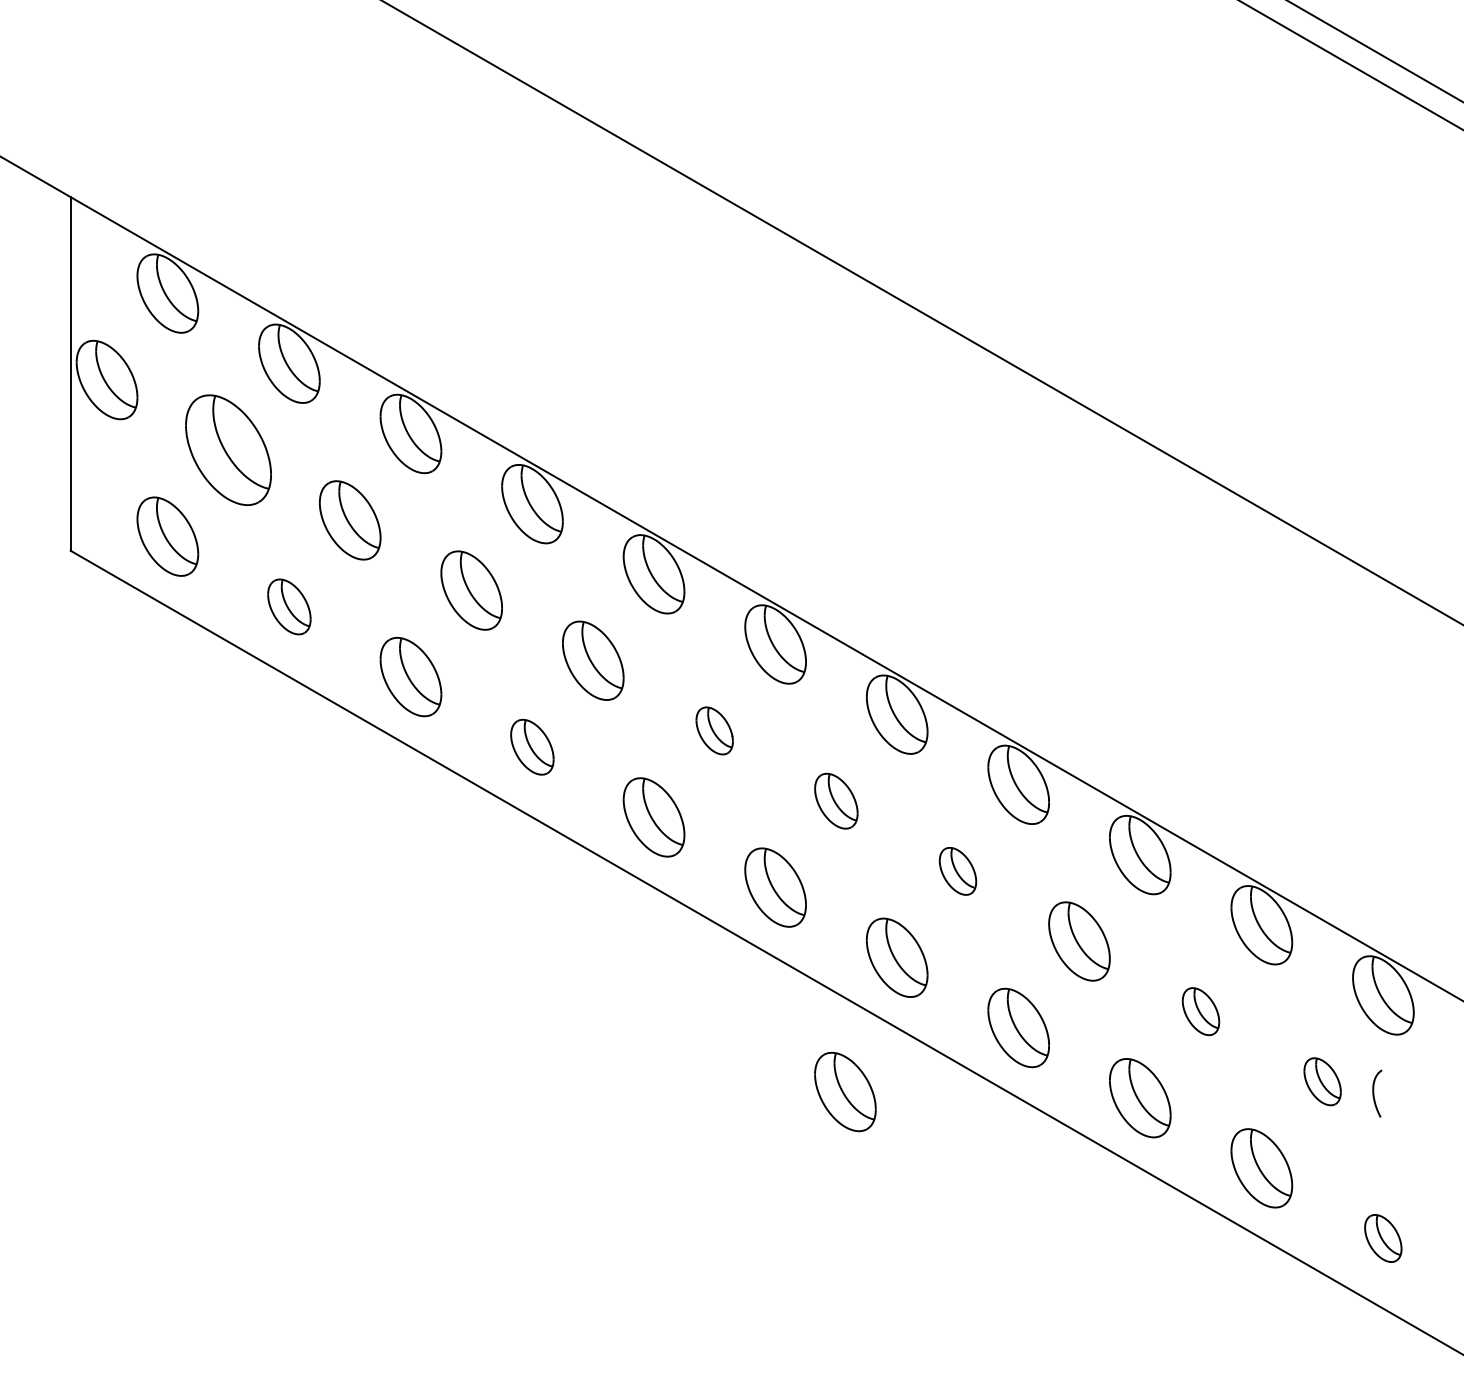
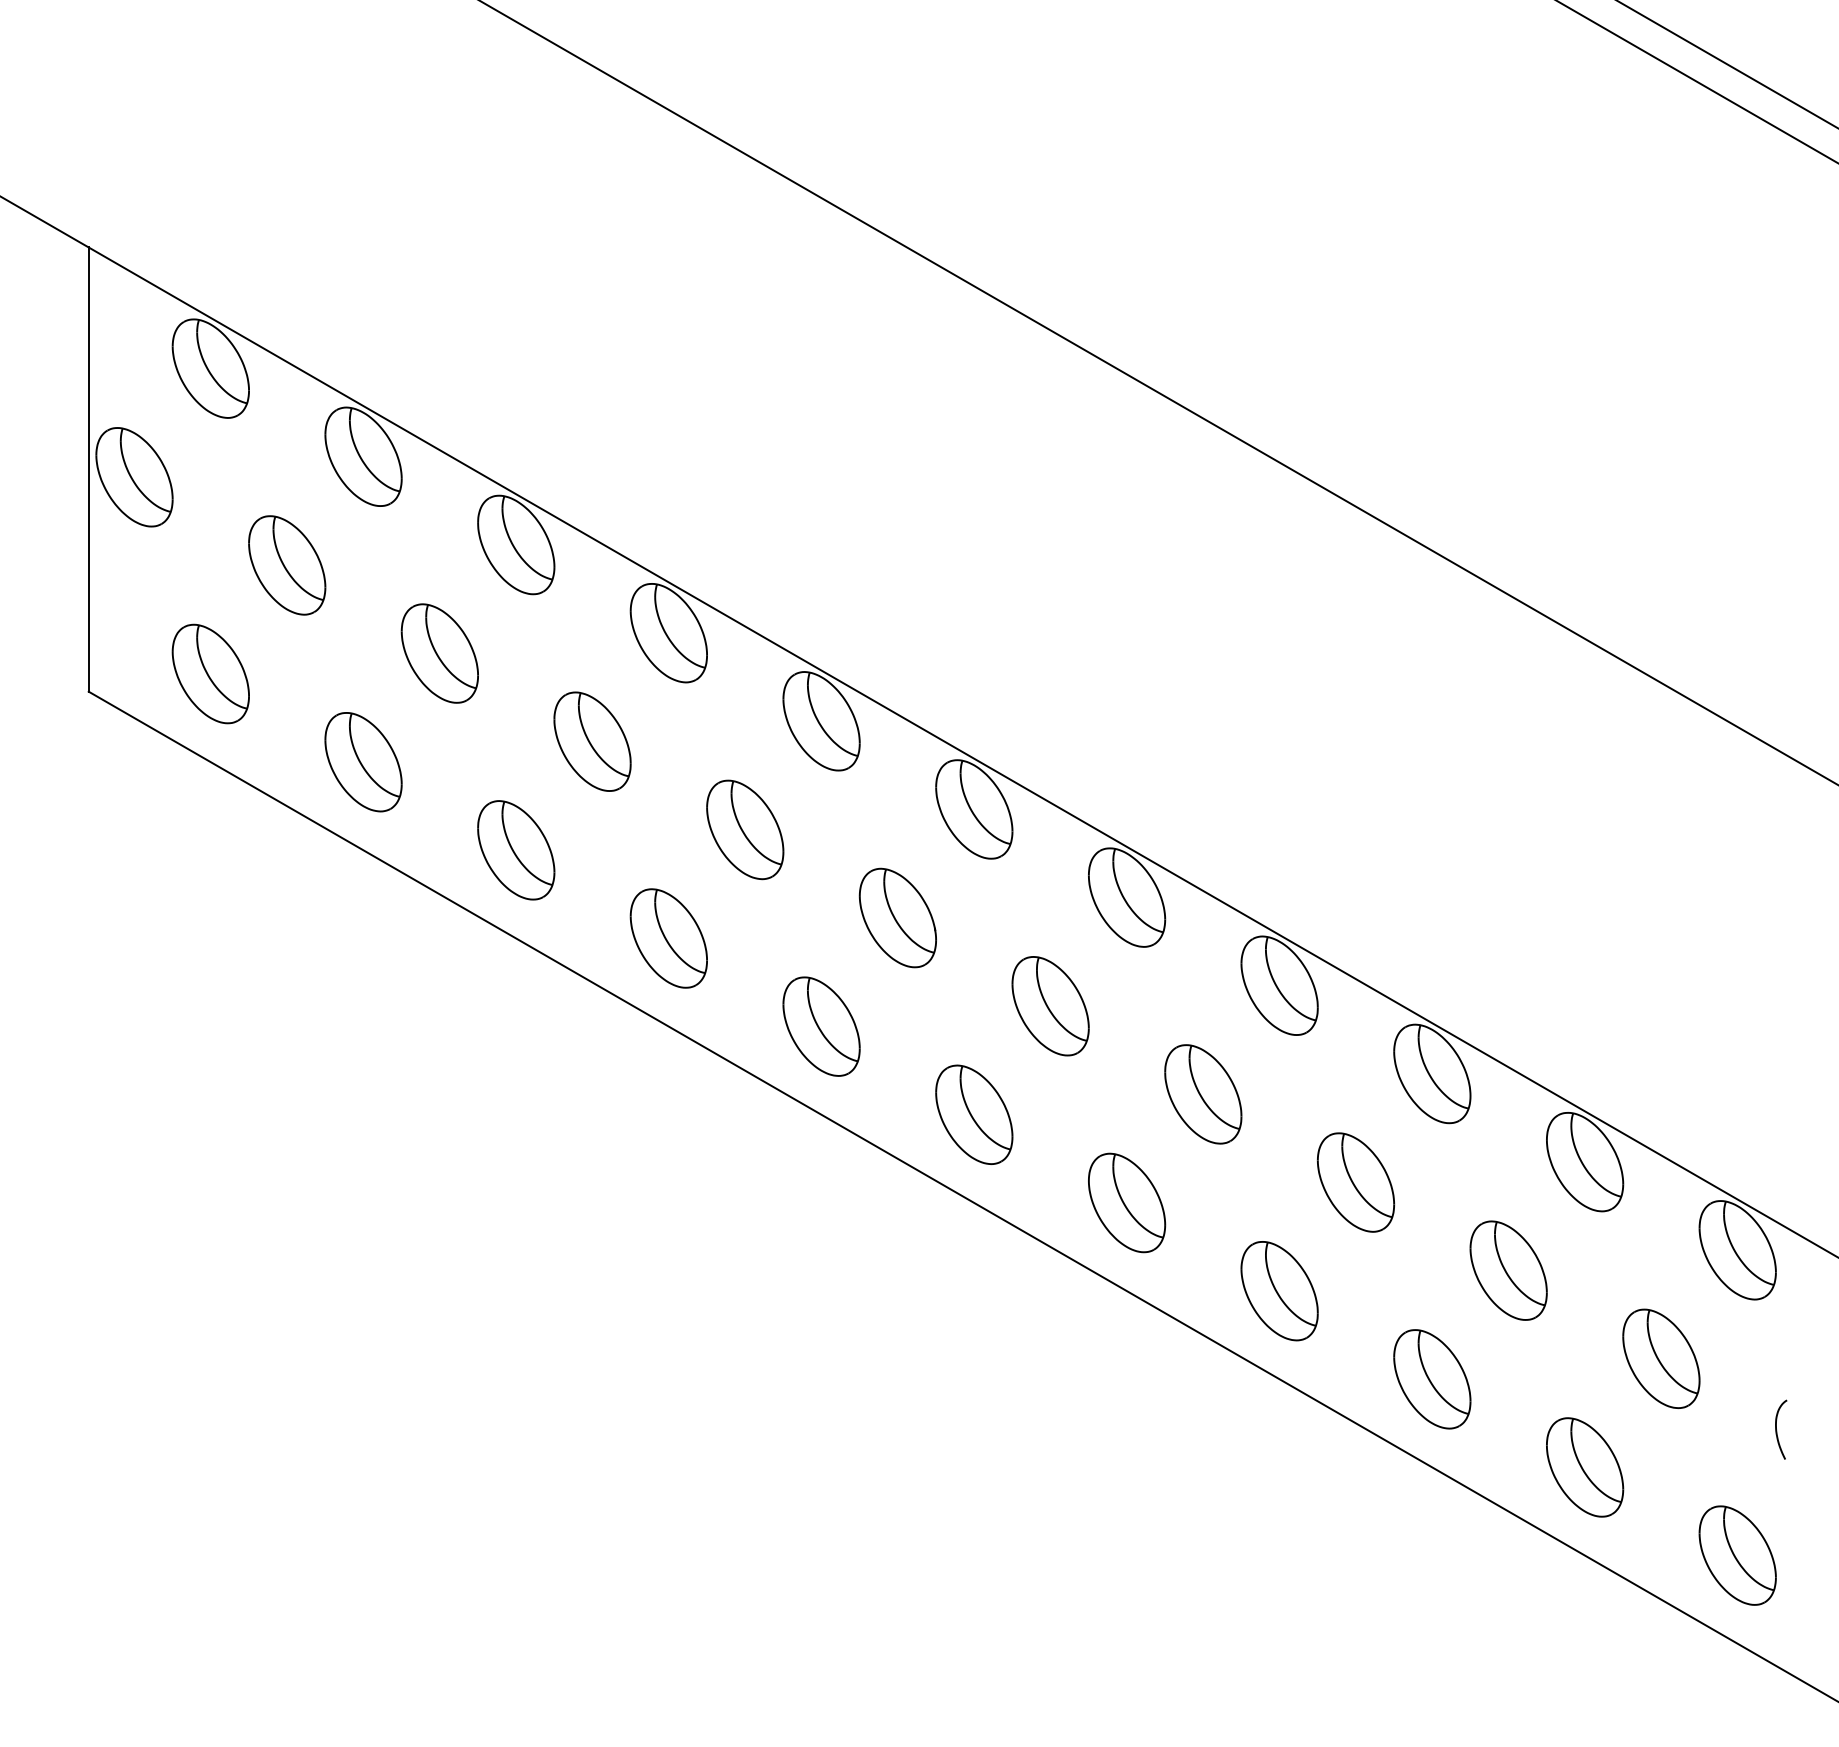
part: (228, 450) -> (287, 565), size x0.71
part: (289, 607) -> (363, 762), size x1.43
part: (714, 730) -> (897, 917), size x1.67
part: (532, 747) -> (668, 938), size x1.43
part: (836, 801) -> (1050, 1006), size x1.43
part: (958, 871) -> (1203, 1094), size x1.67
part: (1200, 1011) -> (1508, 1270), size x1.67
part: (1322, 1081) -> (1661, 1358), size x1.67
part: (845, 1091) -> (1062, 1371), removed
part: (1377, 1093) -> (1781, 1429), moved
part: (1383, 1238) -> (1737, 1555), size x1.67

